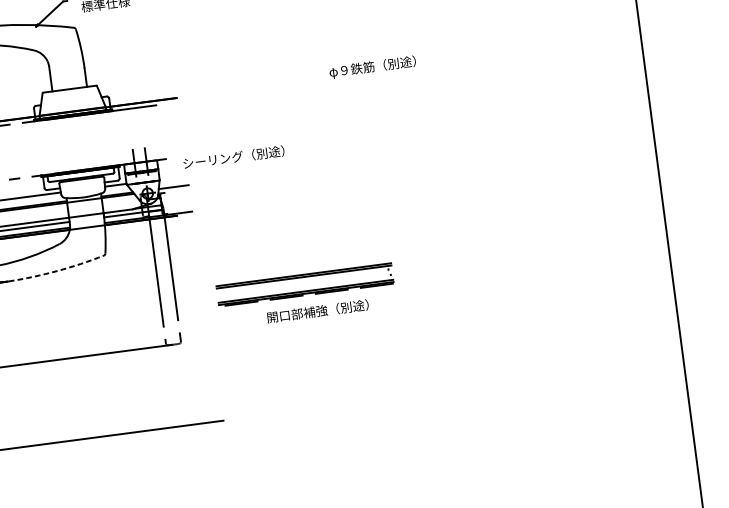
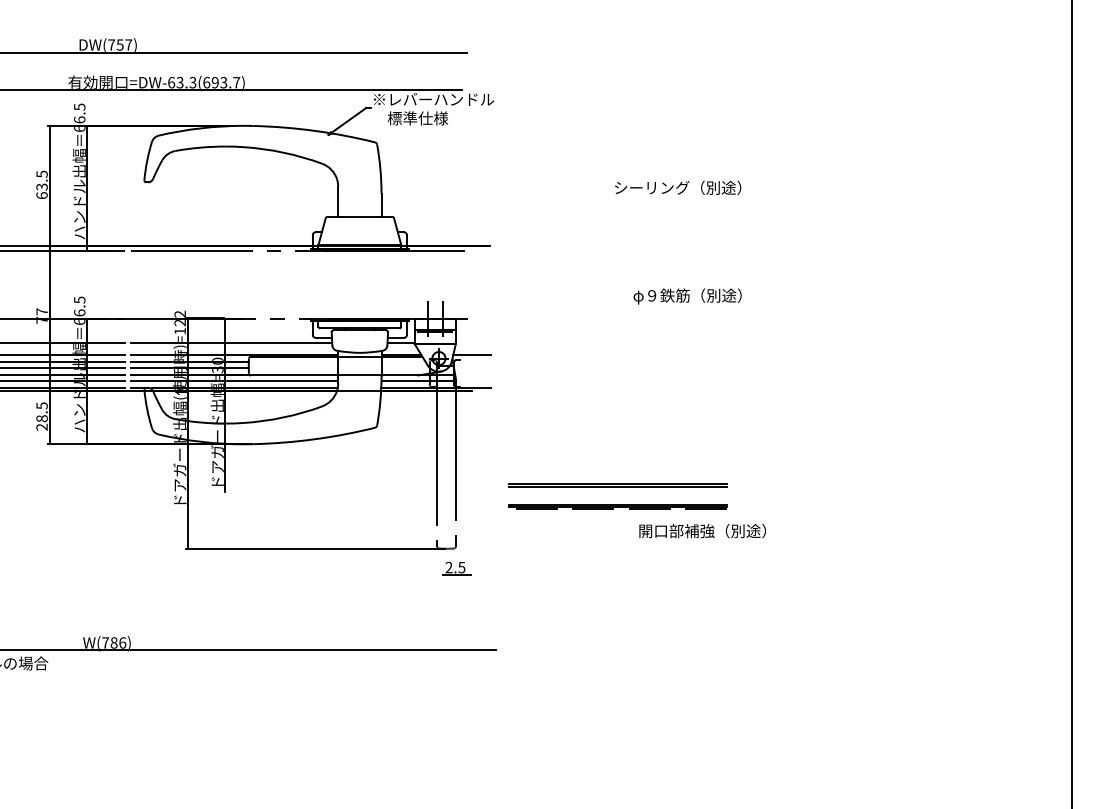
text: (372, 67) -> (687, 296), moved
text: (234, 157) -> (678, 187), moved
arc: (56, 271) -> (314, 439), dashed -> solid
text: (317, 311) -> (702, 531), moved
part: (183, 359) -> (456, 568), added

